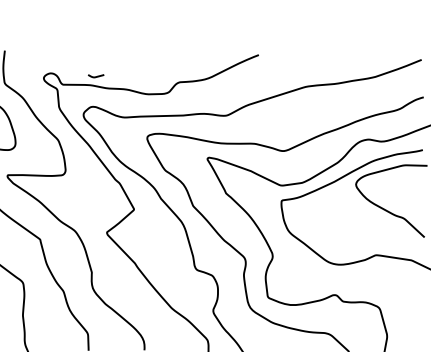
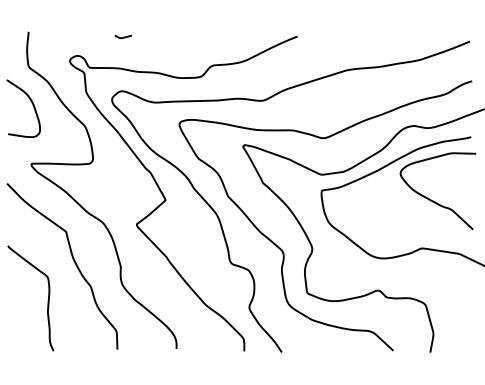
curve: (96, 75) -> (123, 36), moved

